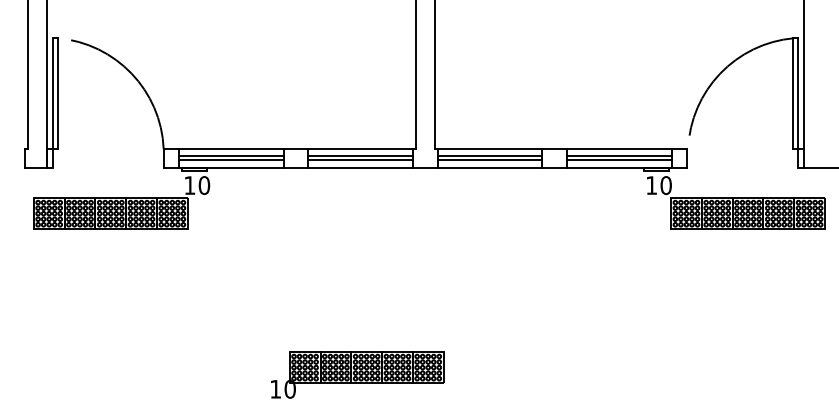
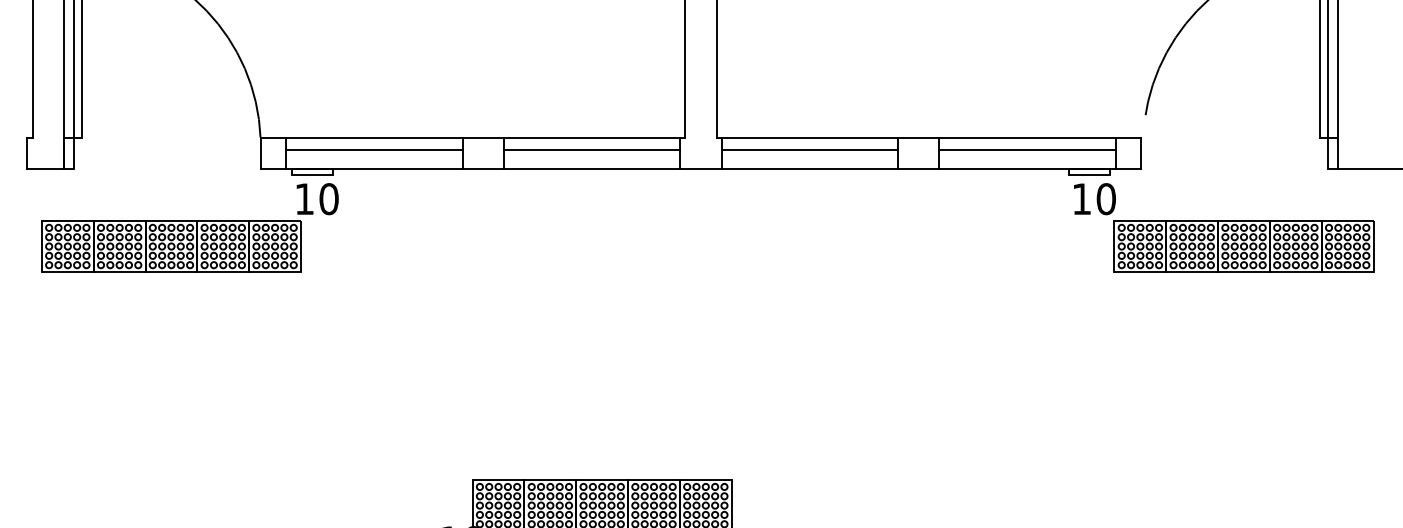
line: (231, 160) -> (374, 156), removed
line: (360, 160) -> (591, 156), removed
line: (489, 160) -> (808, 156), removed
line: (618, 160) -> (1026, 156), removed

